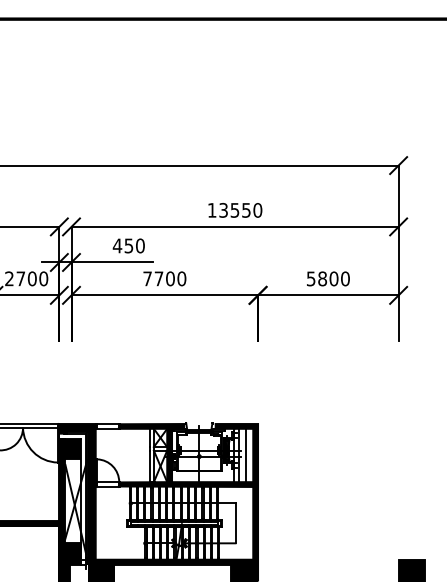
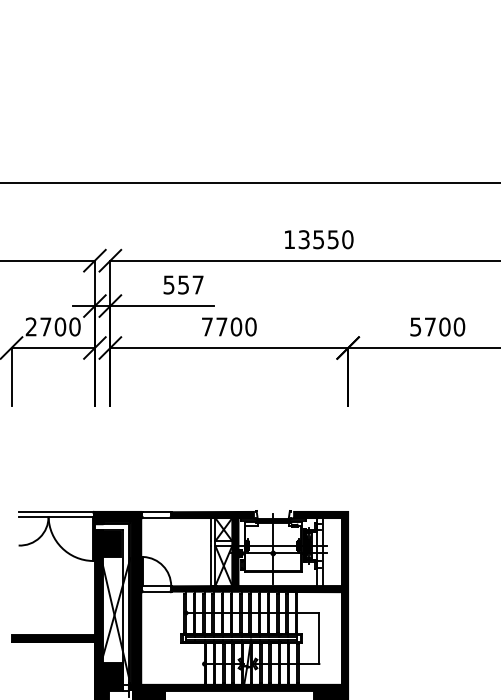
text: (128, 245) -> (182, 284), 450 -> 557
text: (322, 278) -> (430, 326), 5800 -> 5700
line: (245, 455) -> (332, 552), removed

